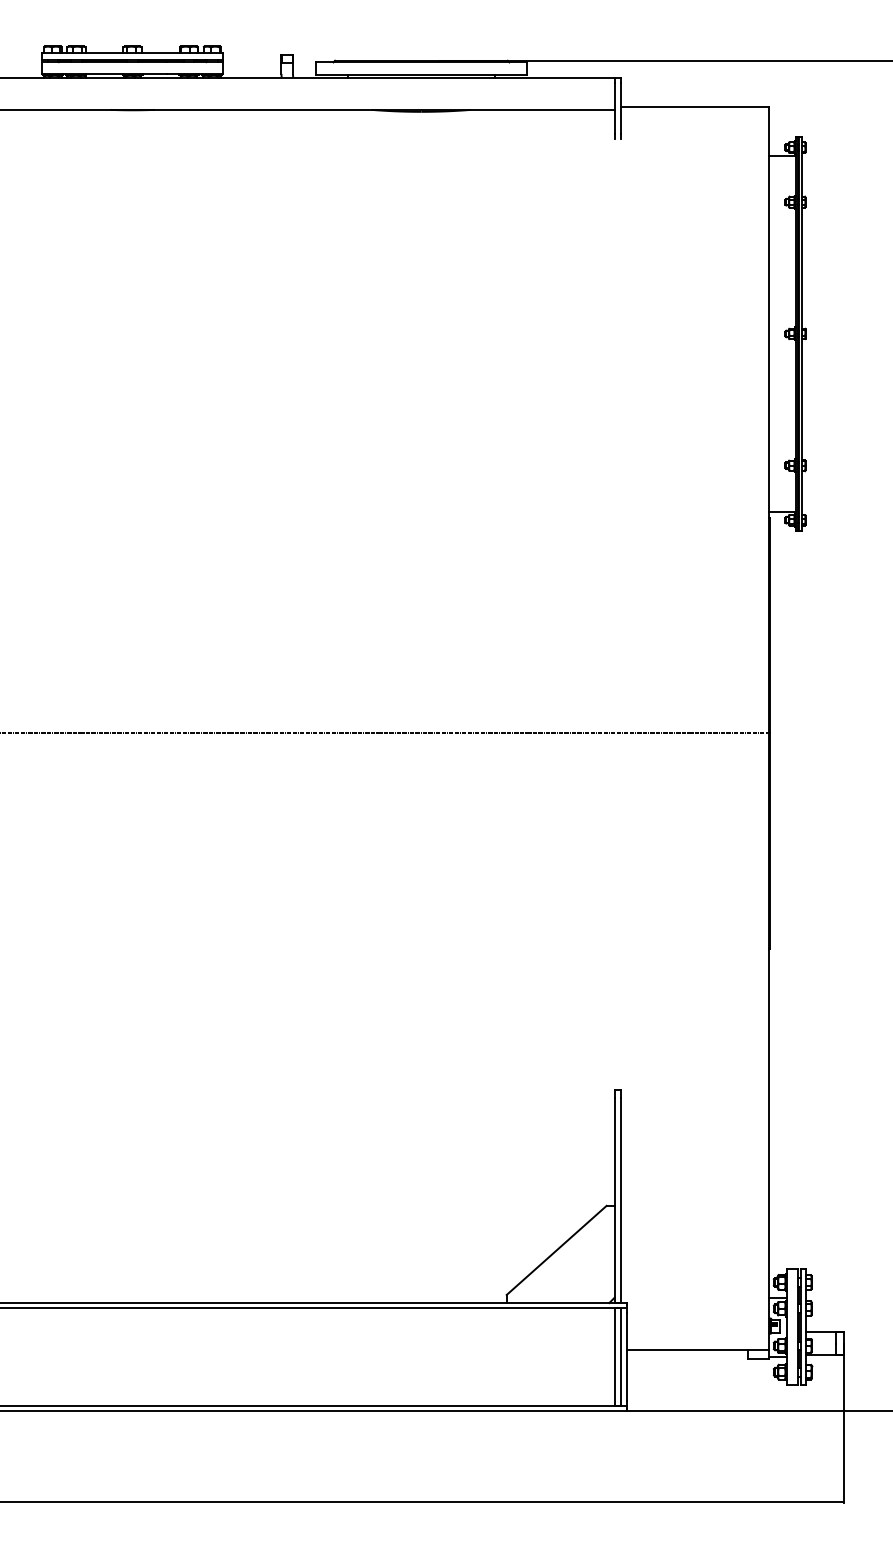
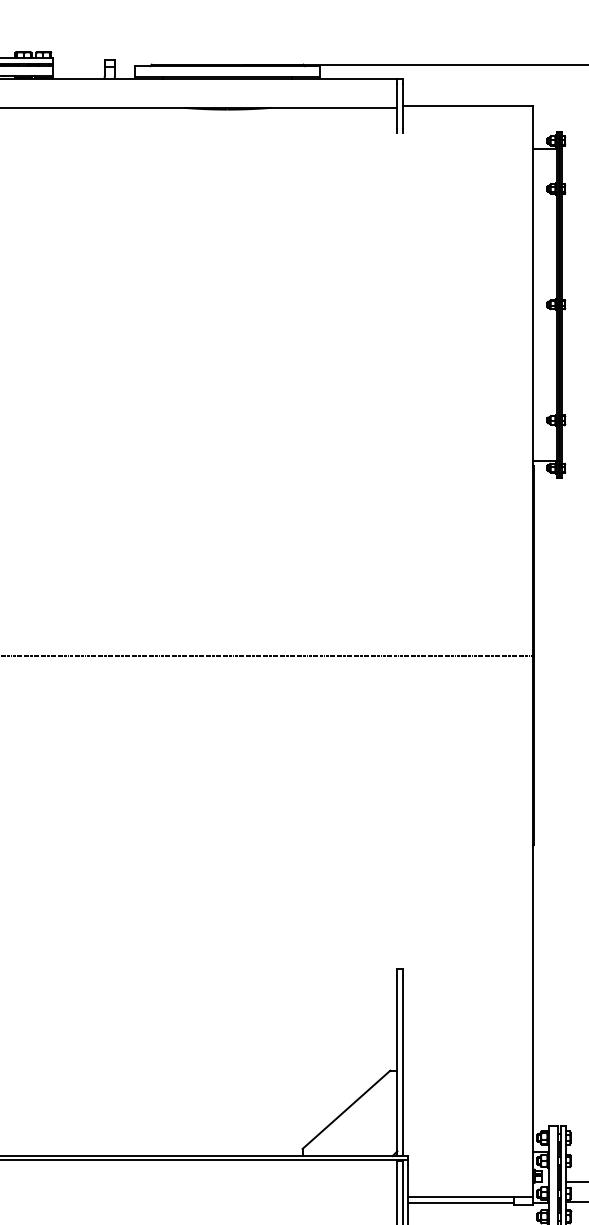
line: (686, 1356) -> (460, 1203), added

